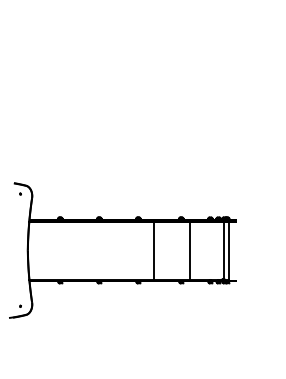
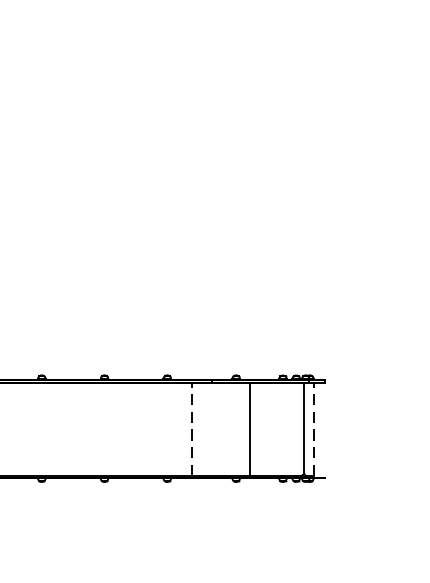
line: (153, 250) -> (191, 429), solid -> dashed
line: (229, 250) -> (313, 429), solid -> dashed

